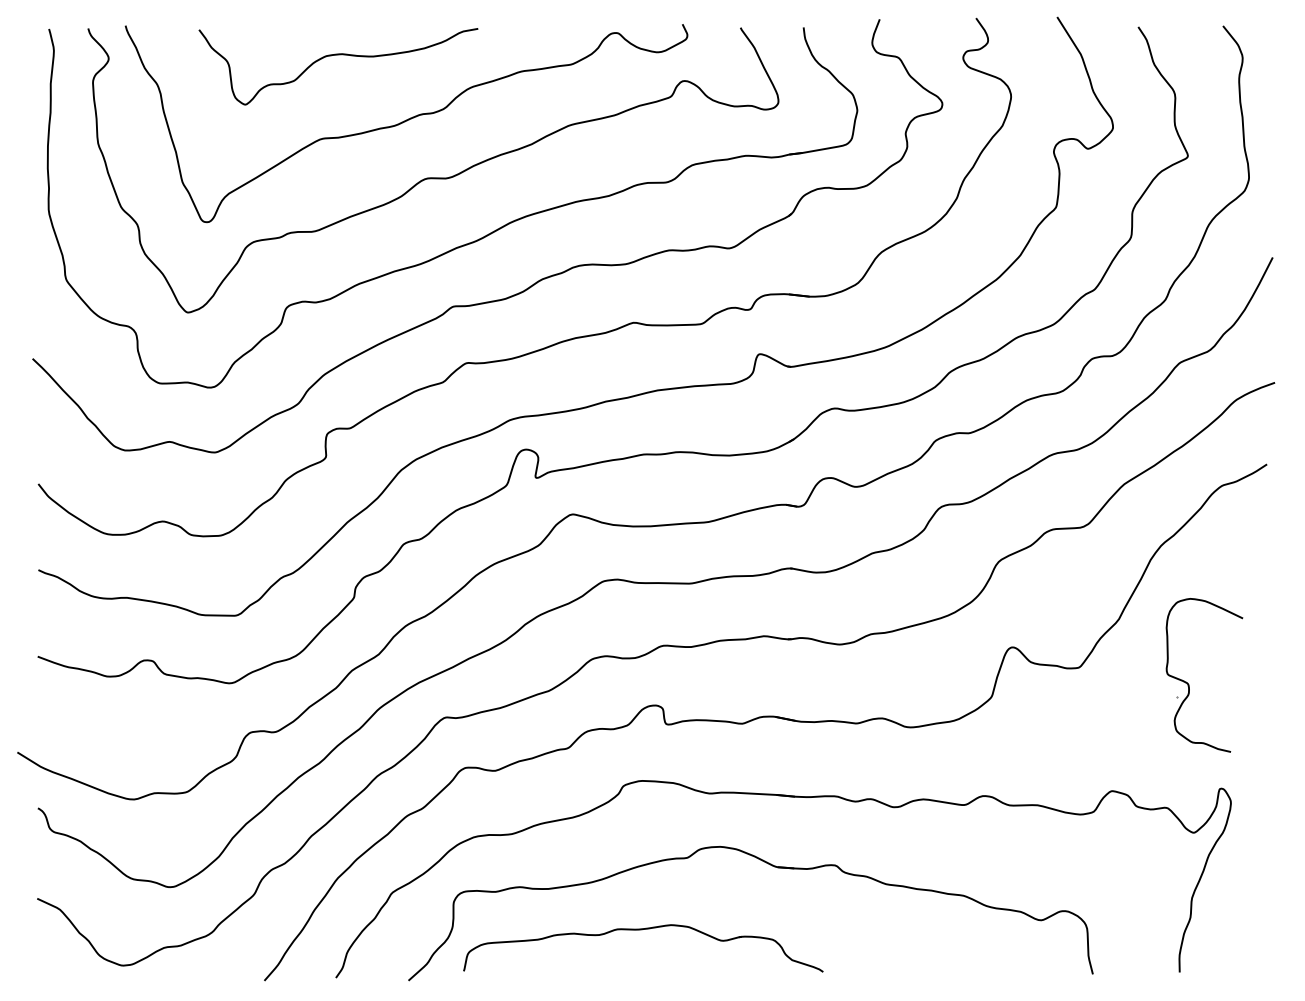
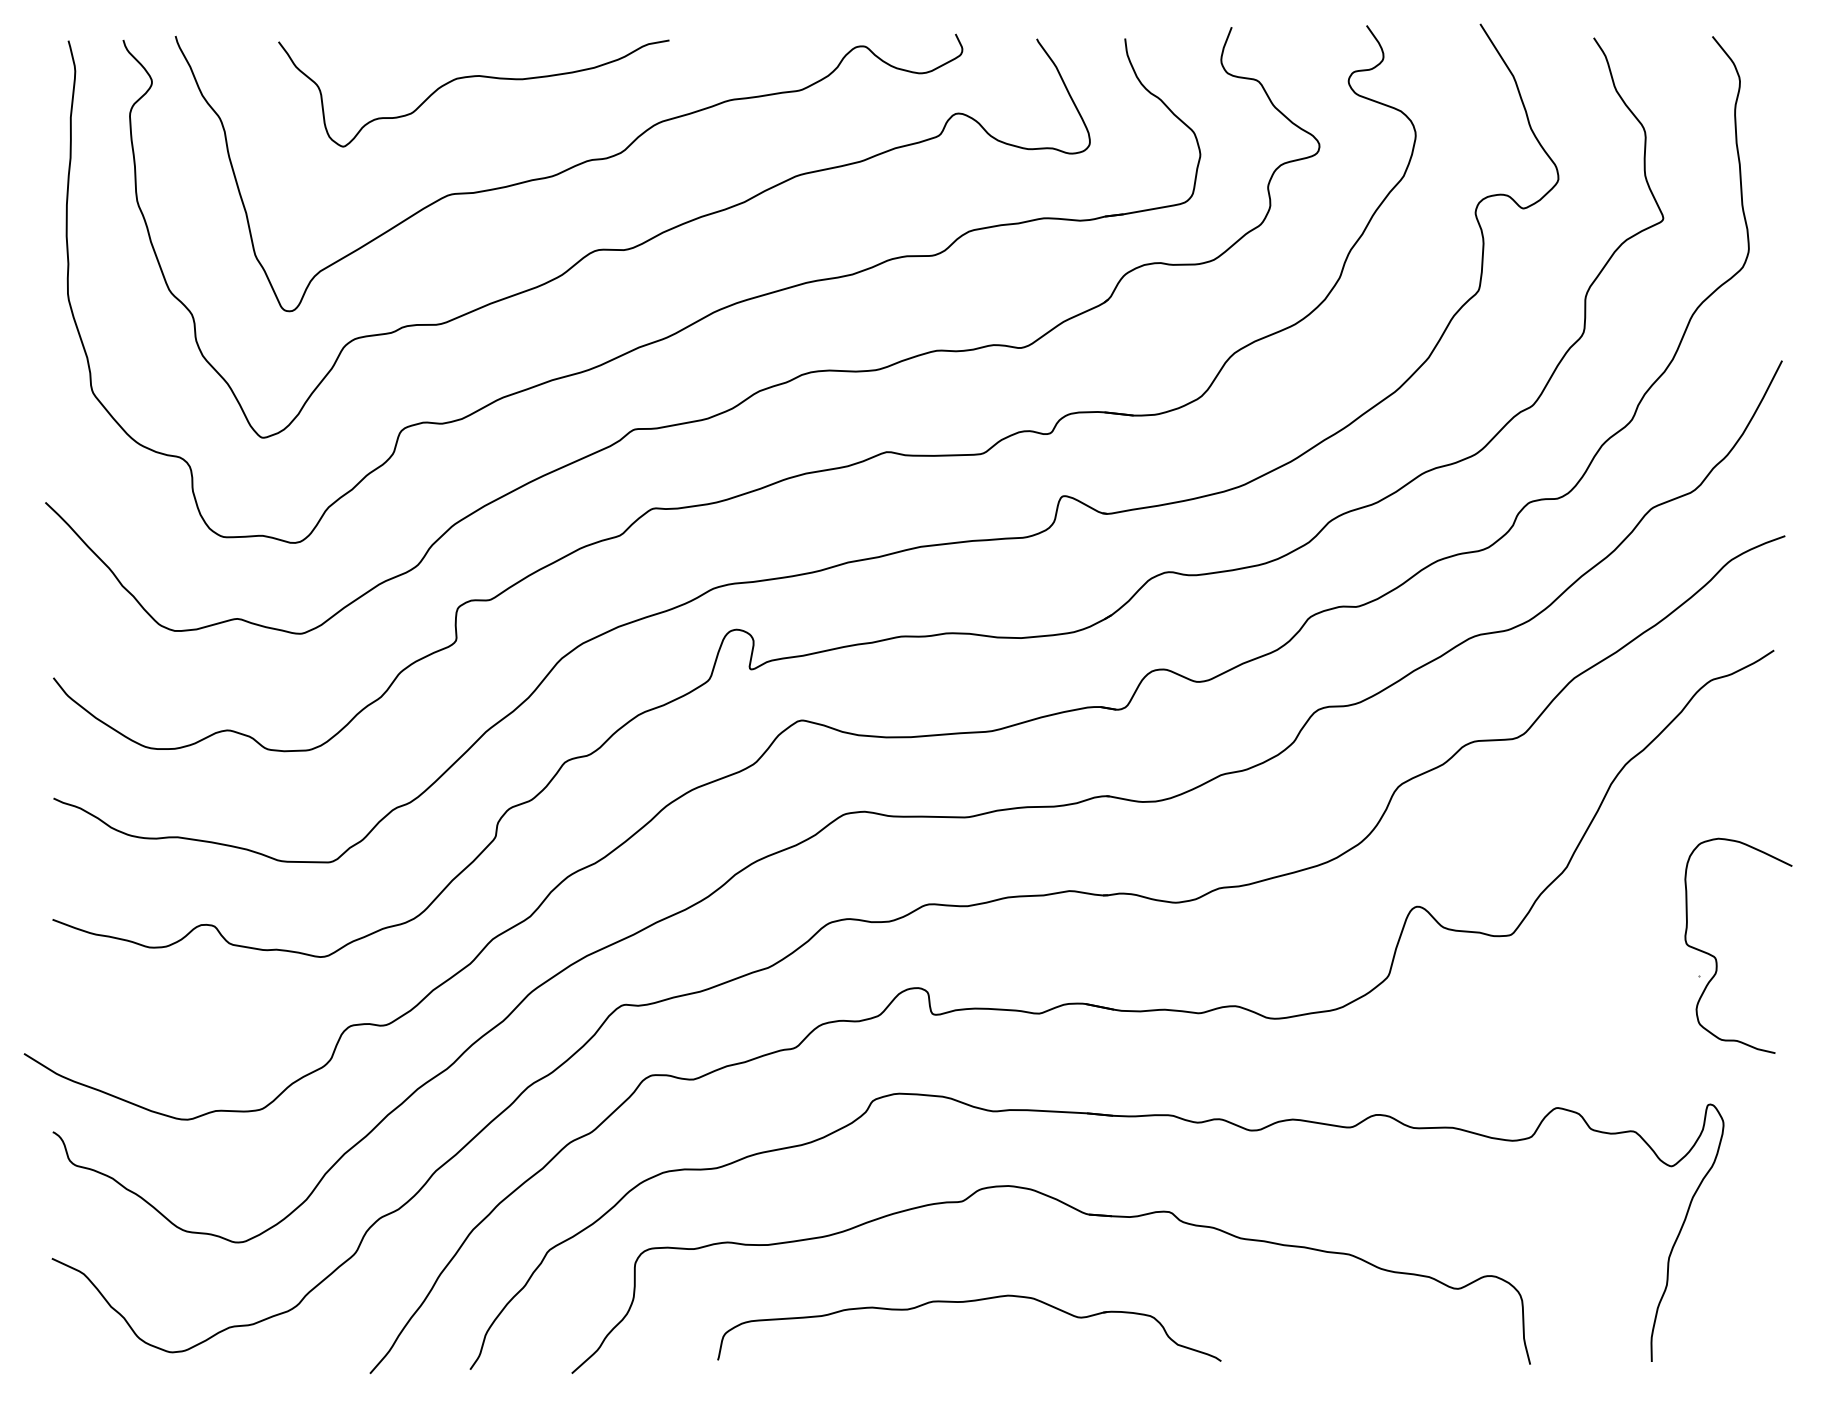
part: (1189, 684) -> (1717, 958), moved
part: (642, 930) -> (968, 1303), moved

